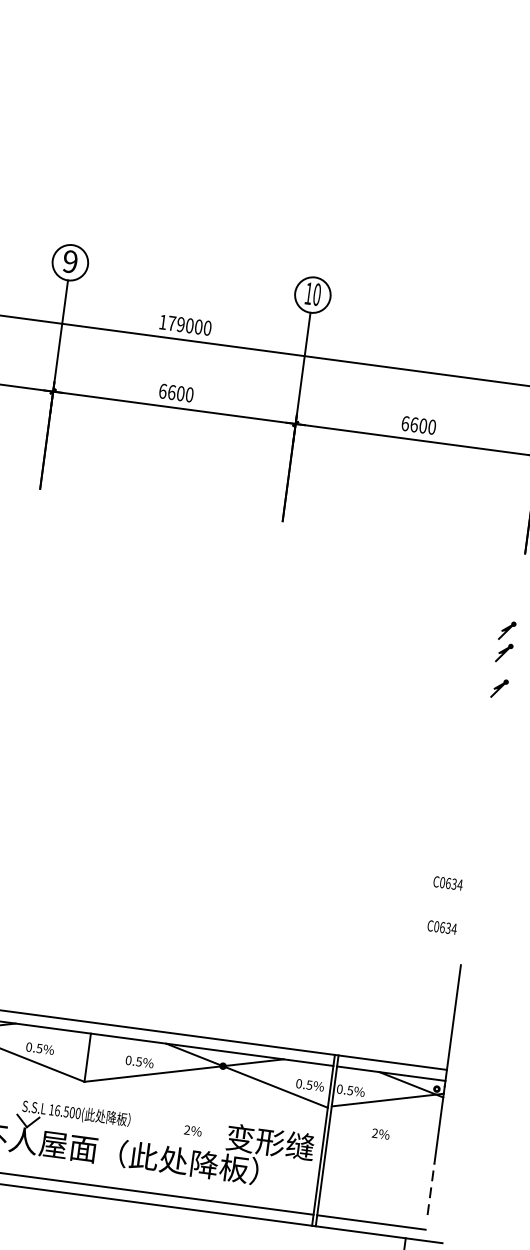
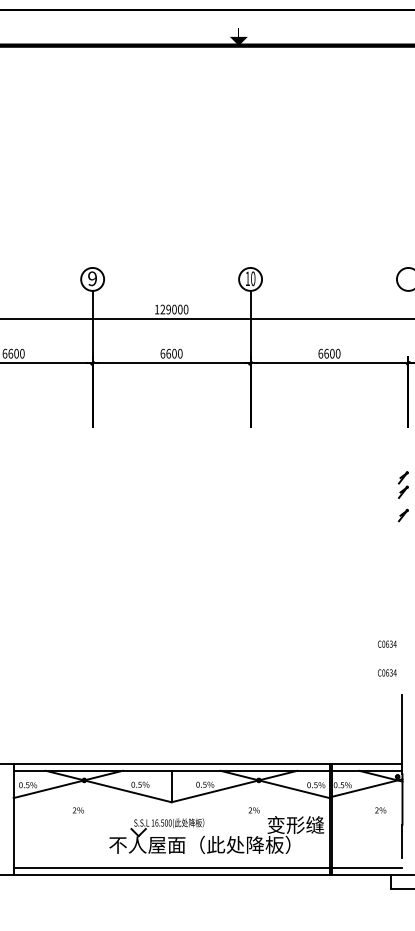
text: (171, 323) -> (162, 309), 179000 -> 129000
text: (191, 1130) -> (253, 810), moved
text: (380, 1134) -> (380, 810), moved
line: (431, 1189) -> (402, 841), dashed -> solid

